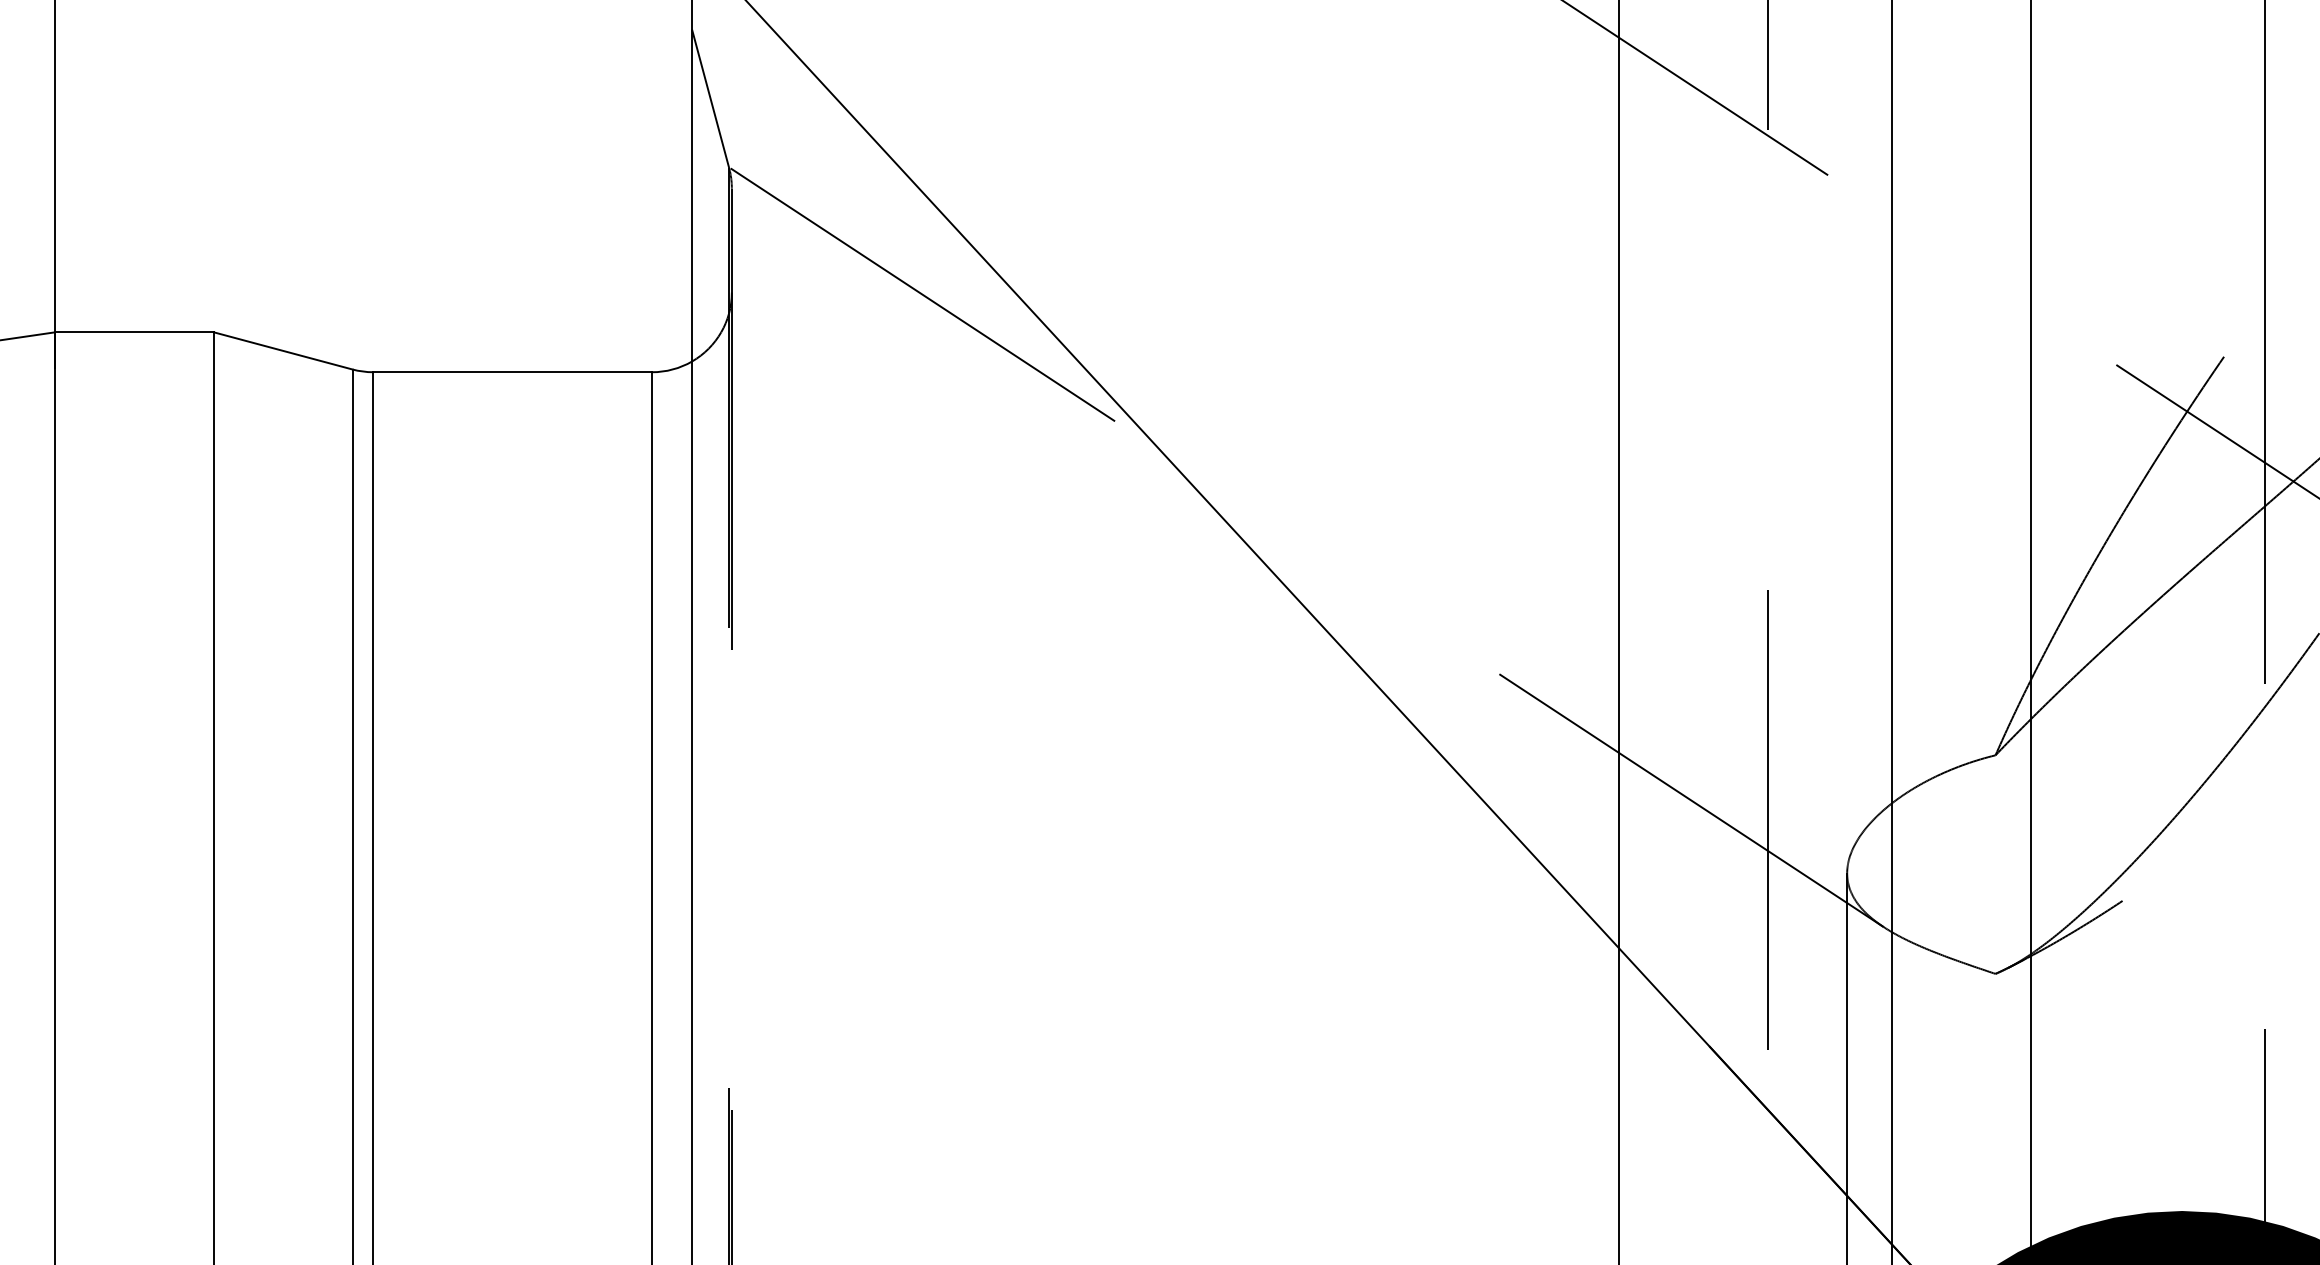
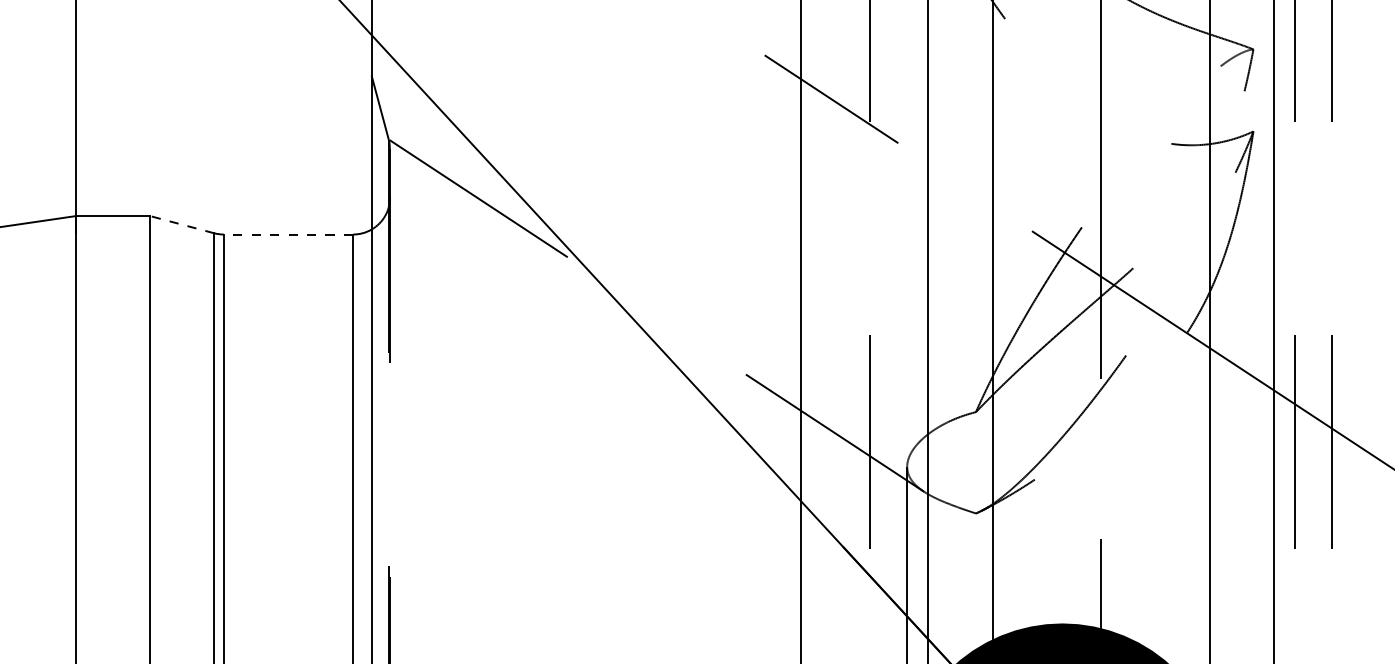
line: (281, 350) -> (181, 224), solid -> dashed
line: (512, 372) -> (288, 234), solid -> dashed

